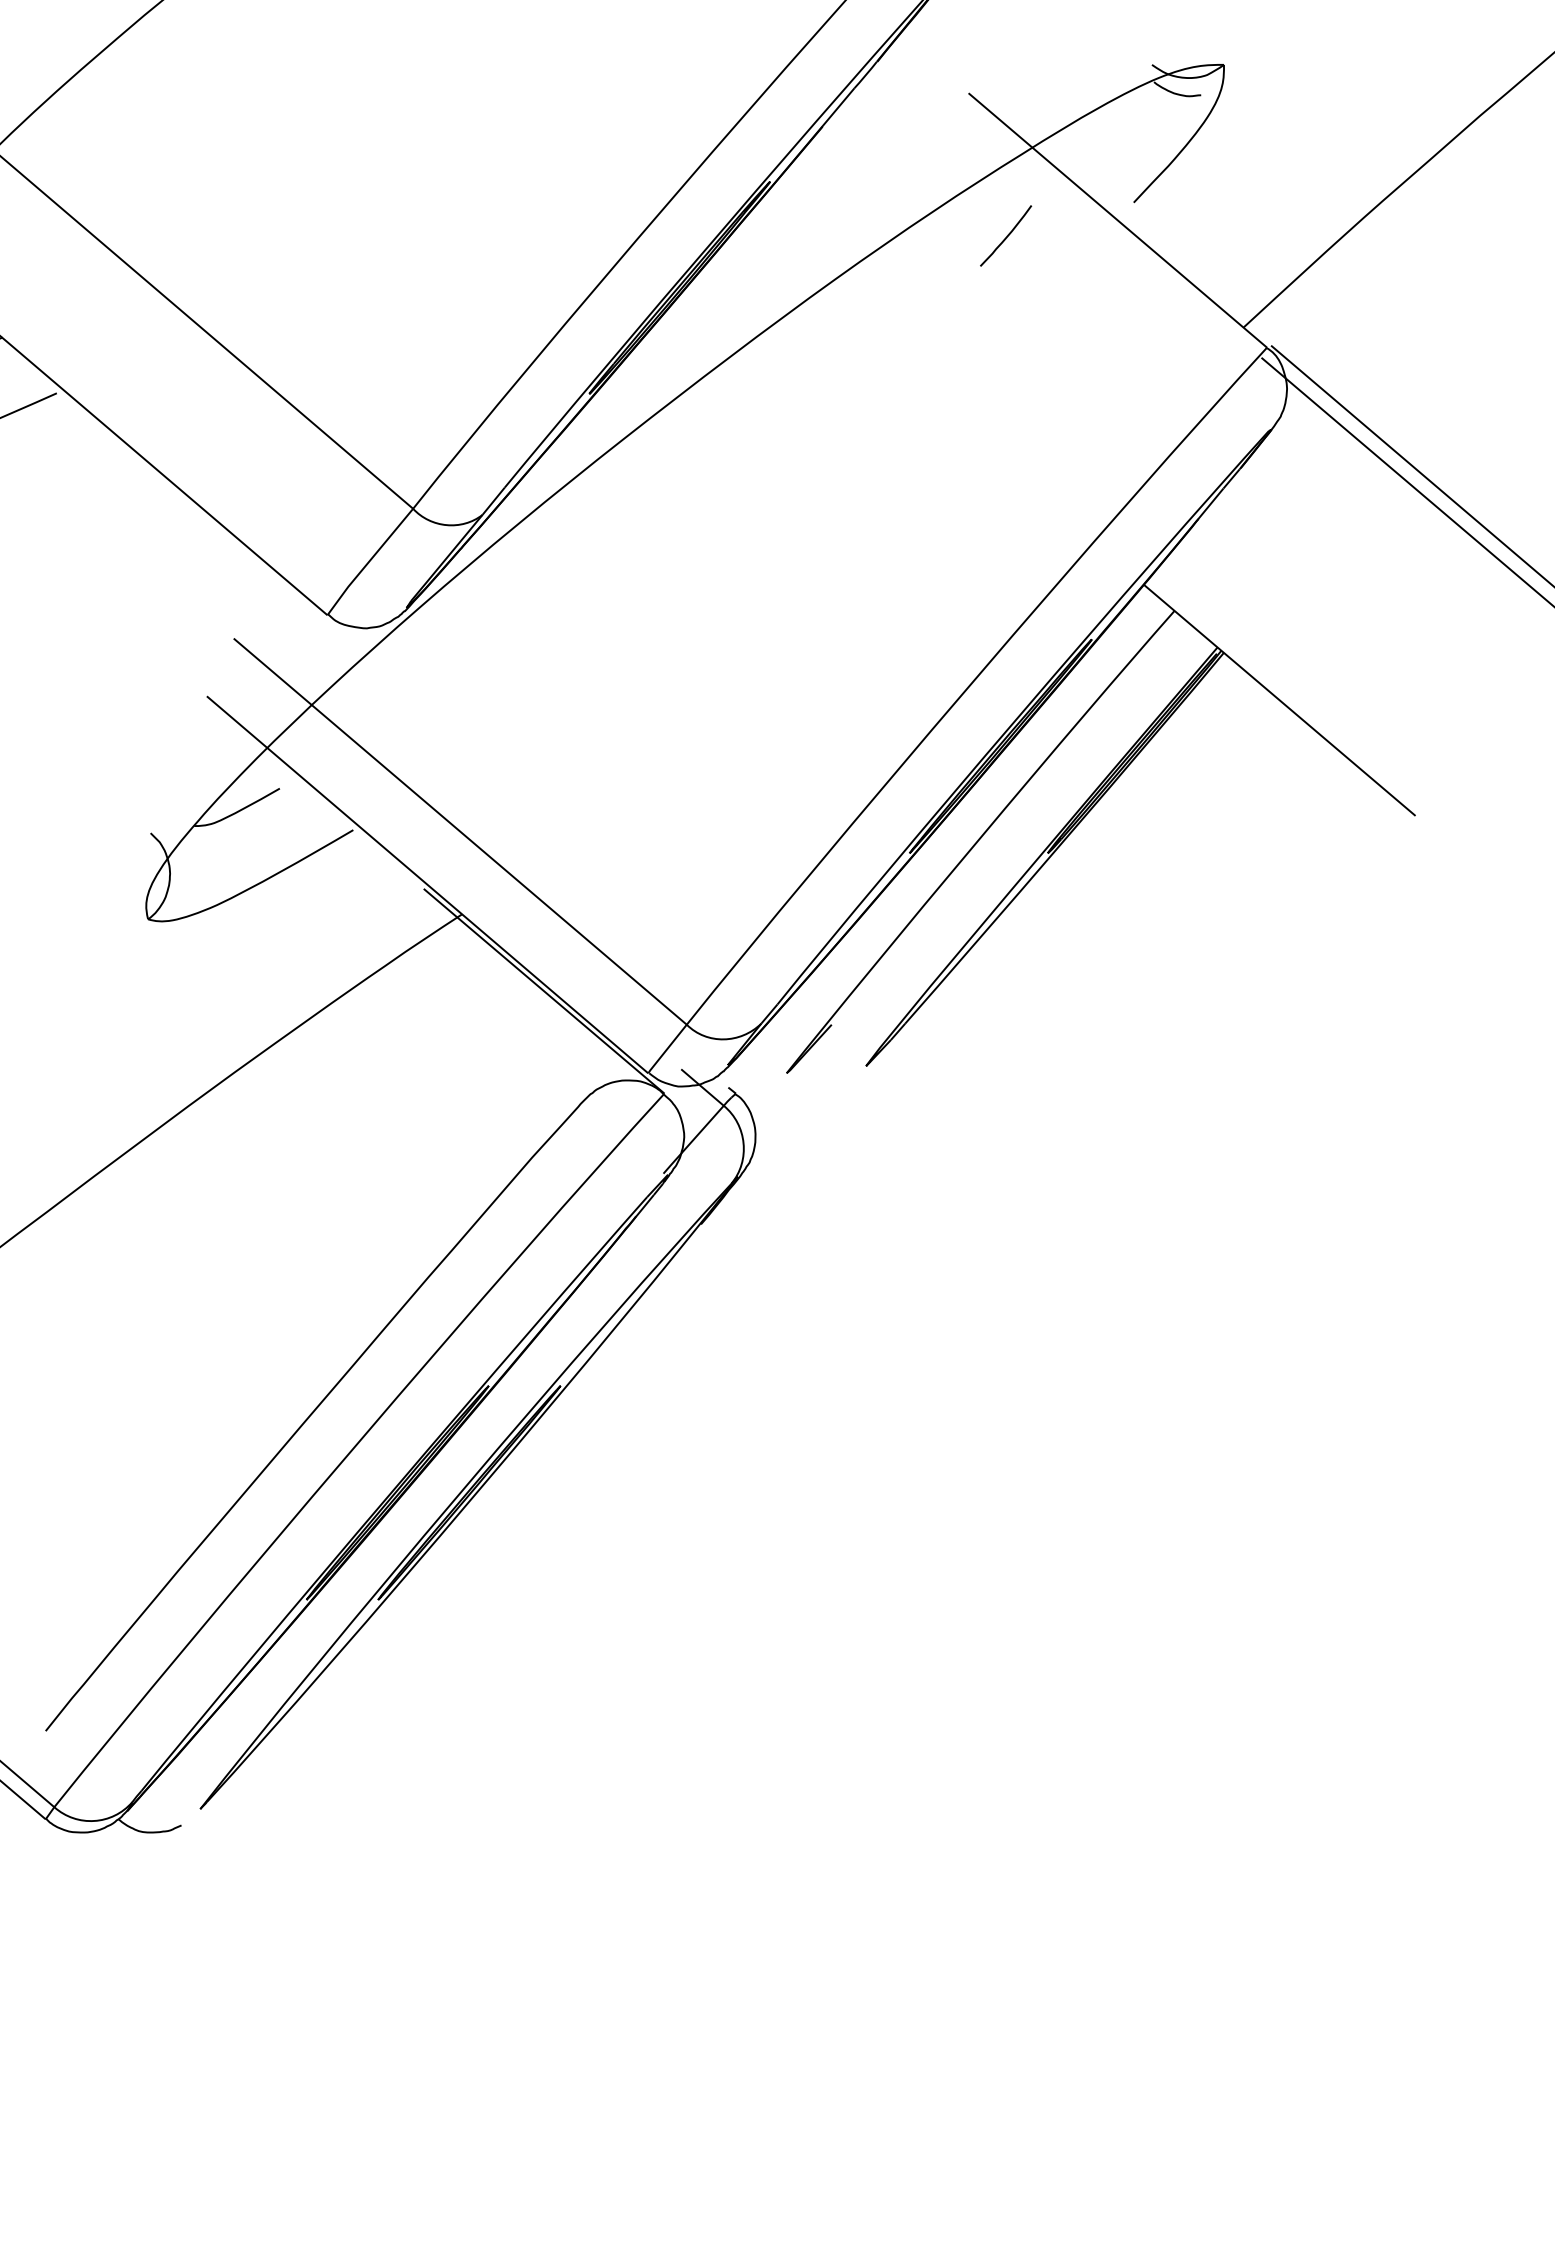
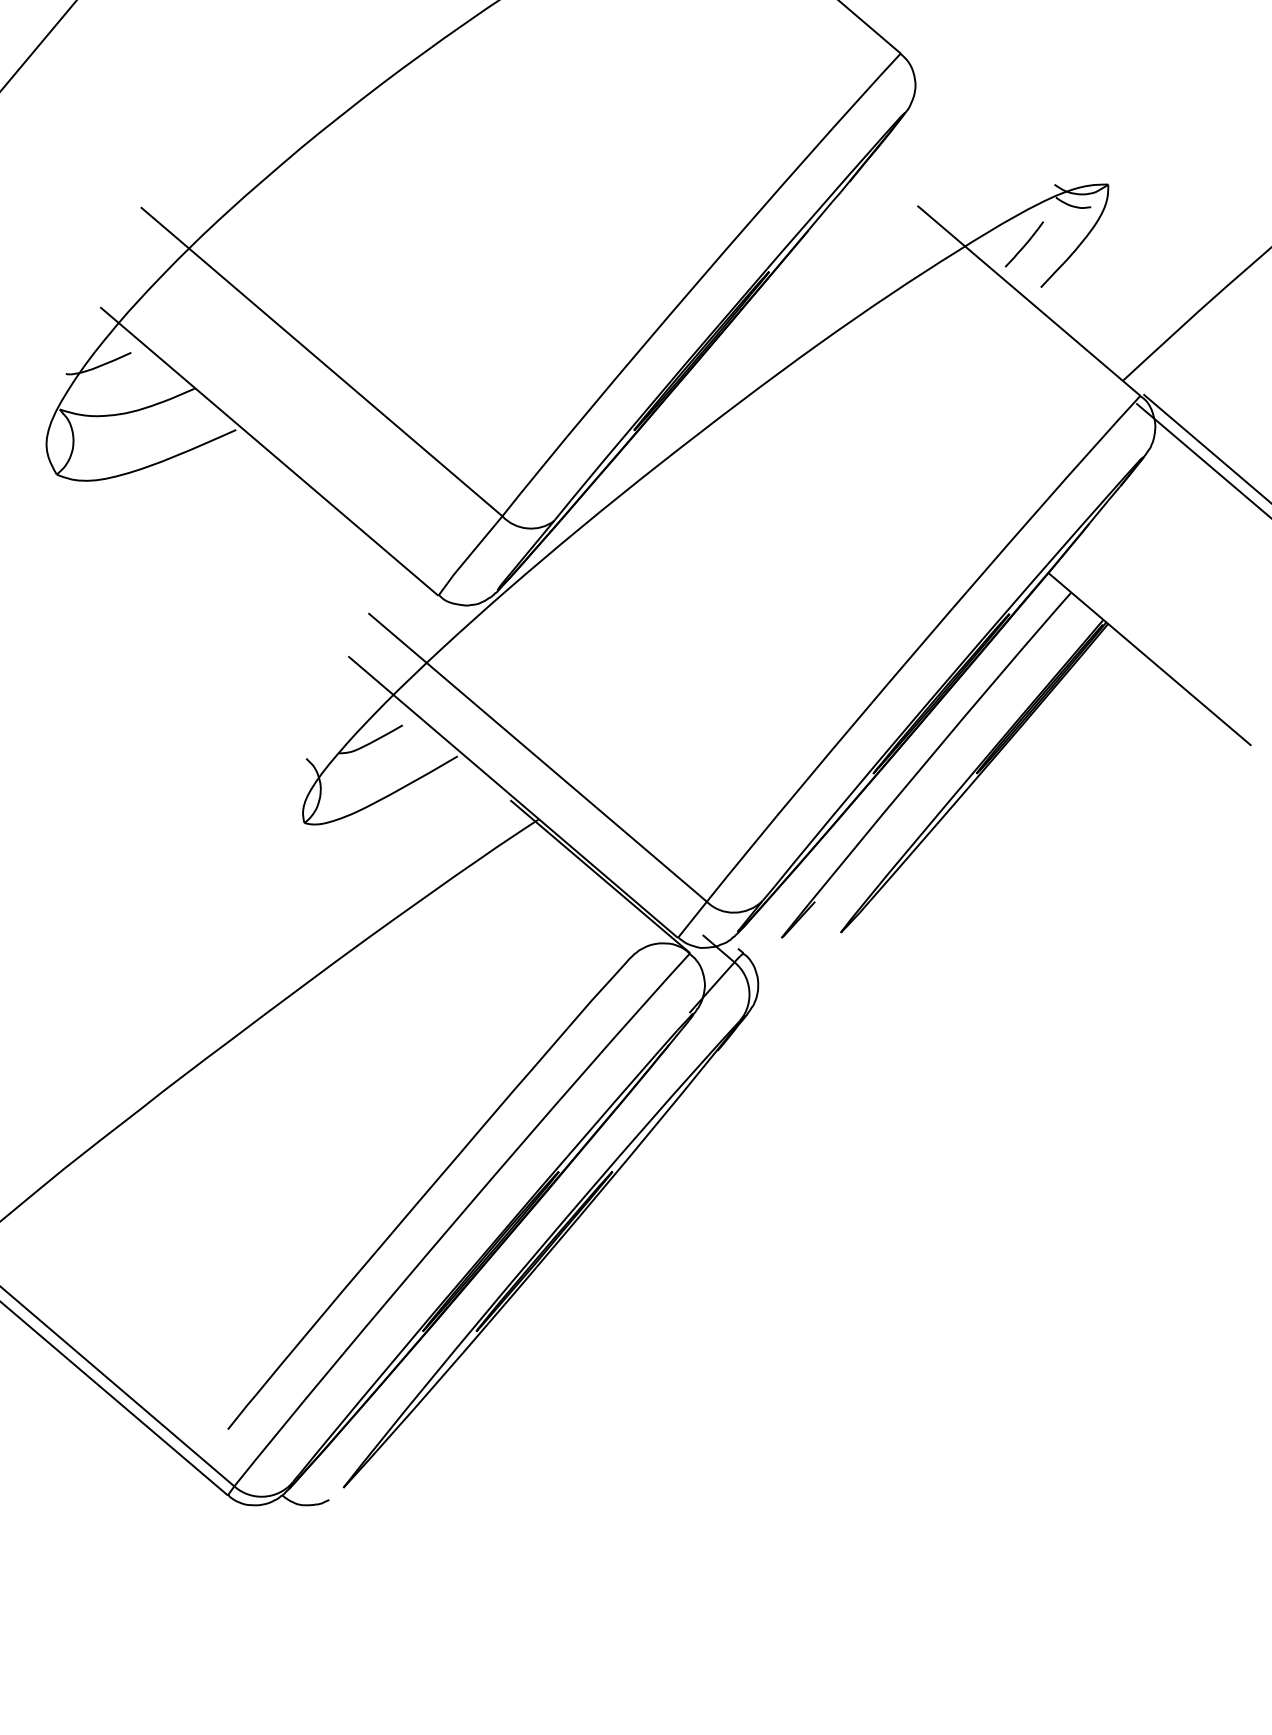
part: (1004, 236) -> (1023, 244), moved

